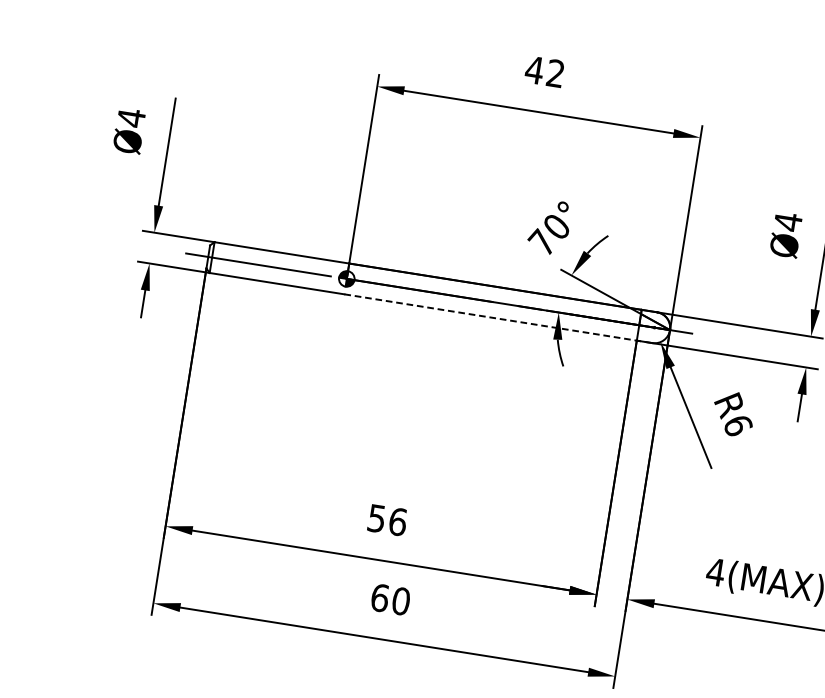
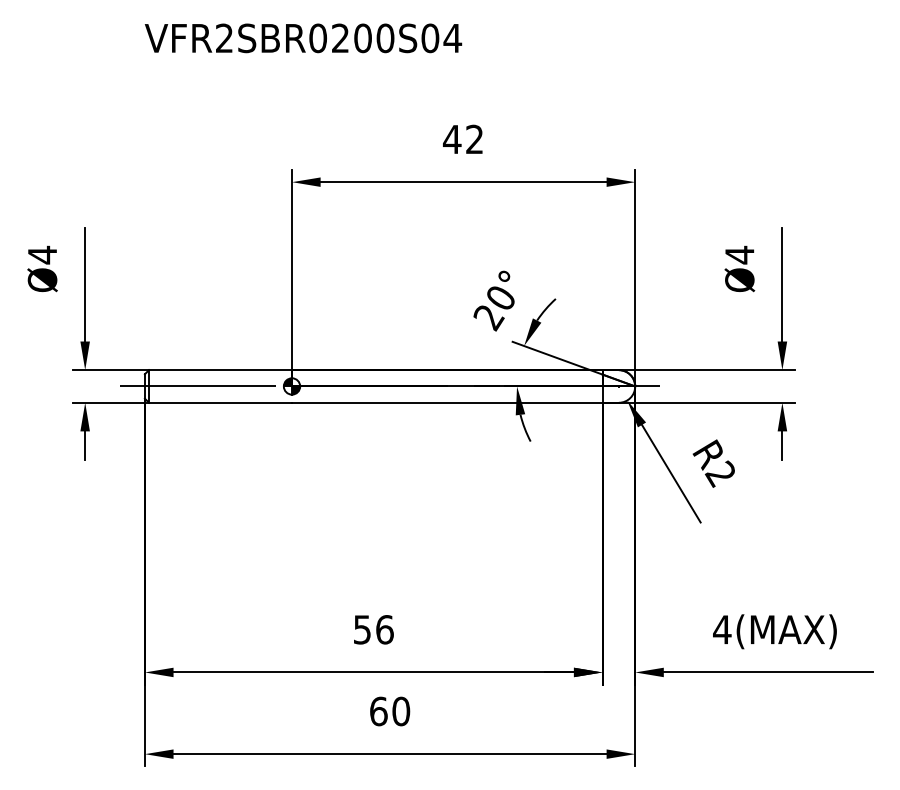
text: (542, 242) -> (488, 316), 70° -> 20°
line: (498, 318) -> (455, 402), dashed -> solid
text: (737, 424) -> (720, 473), R6 -> R2

